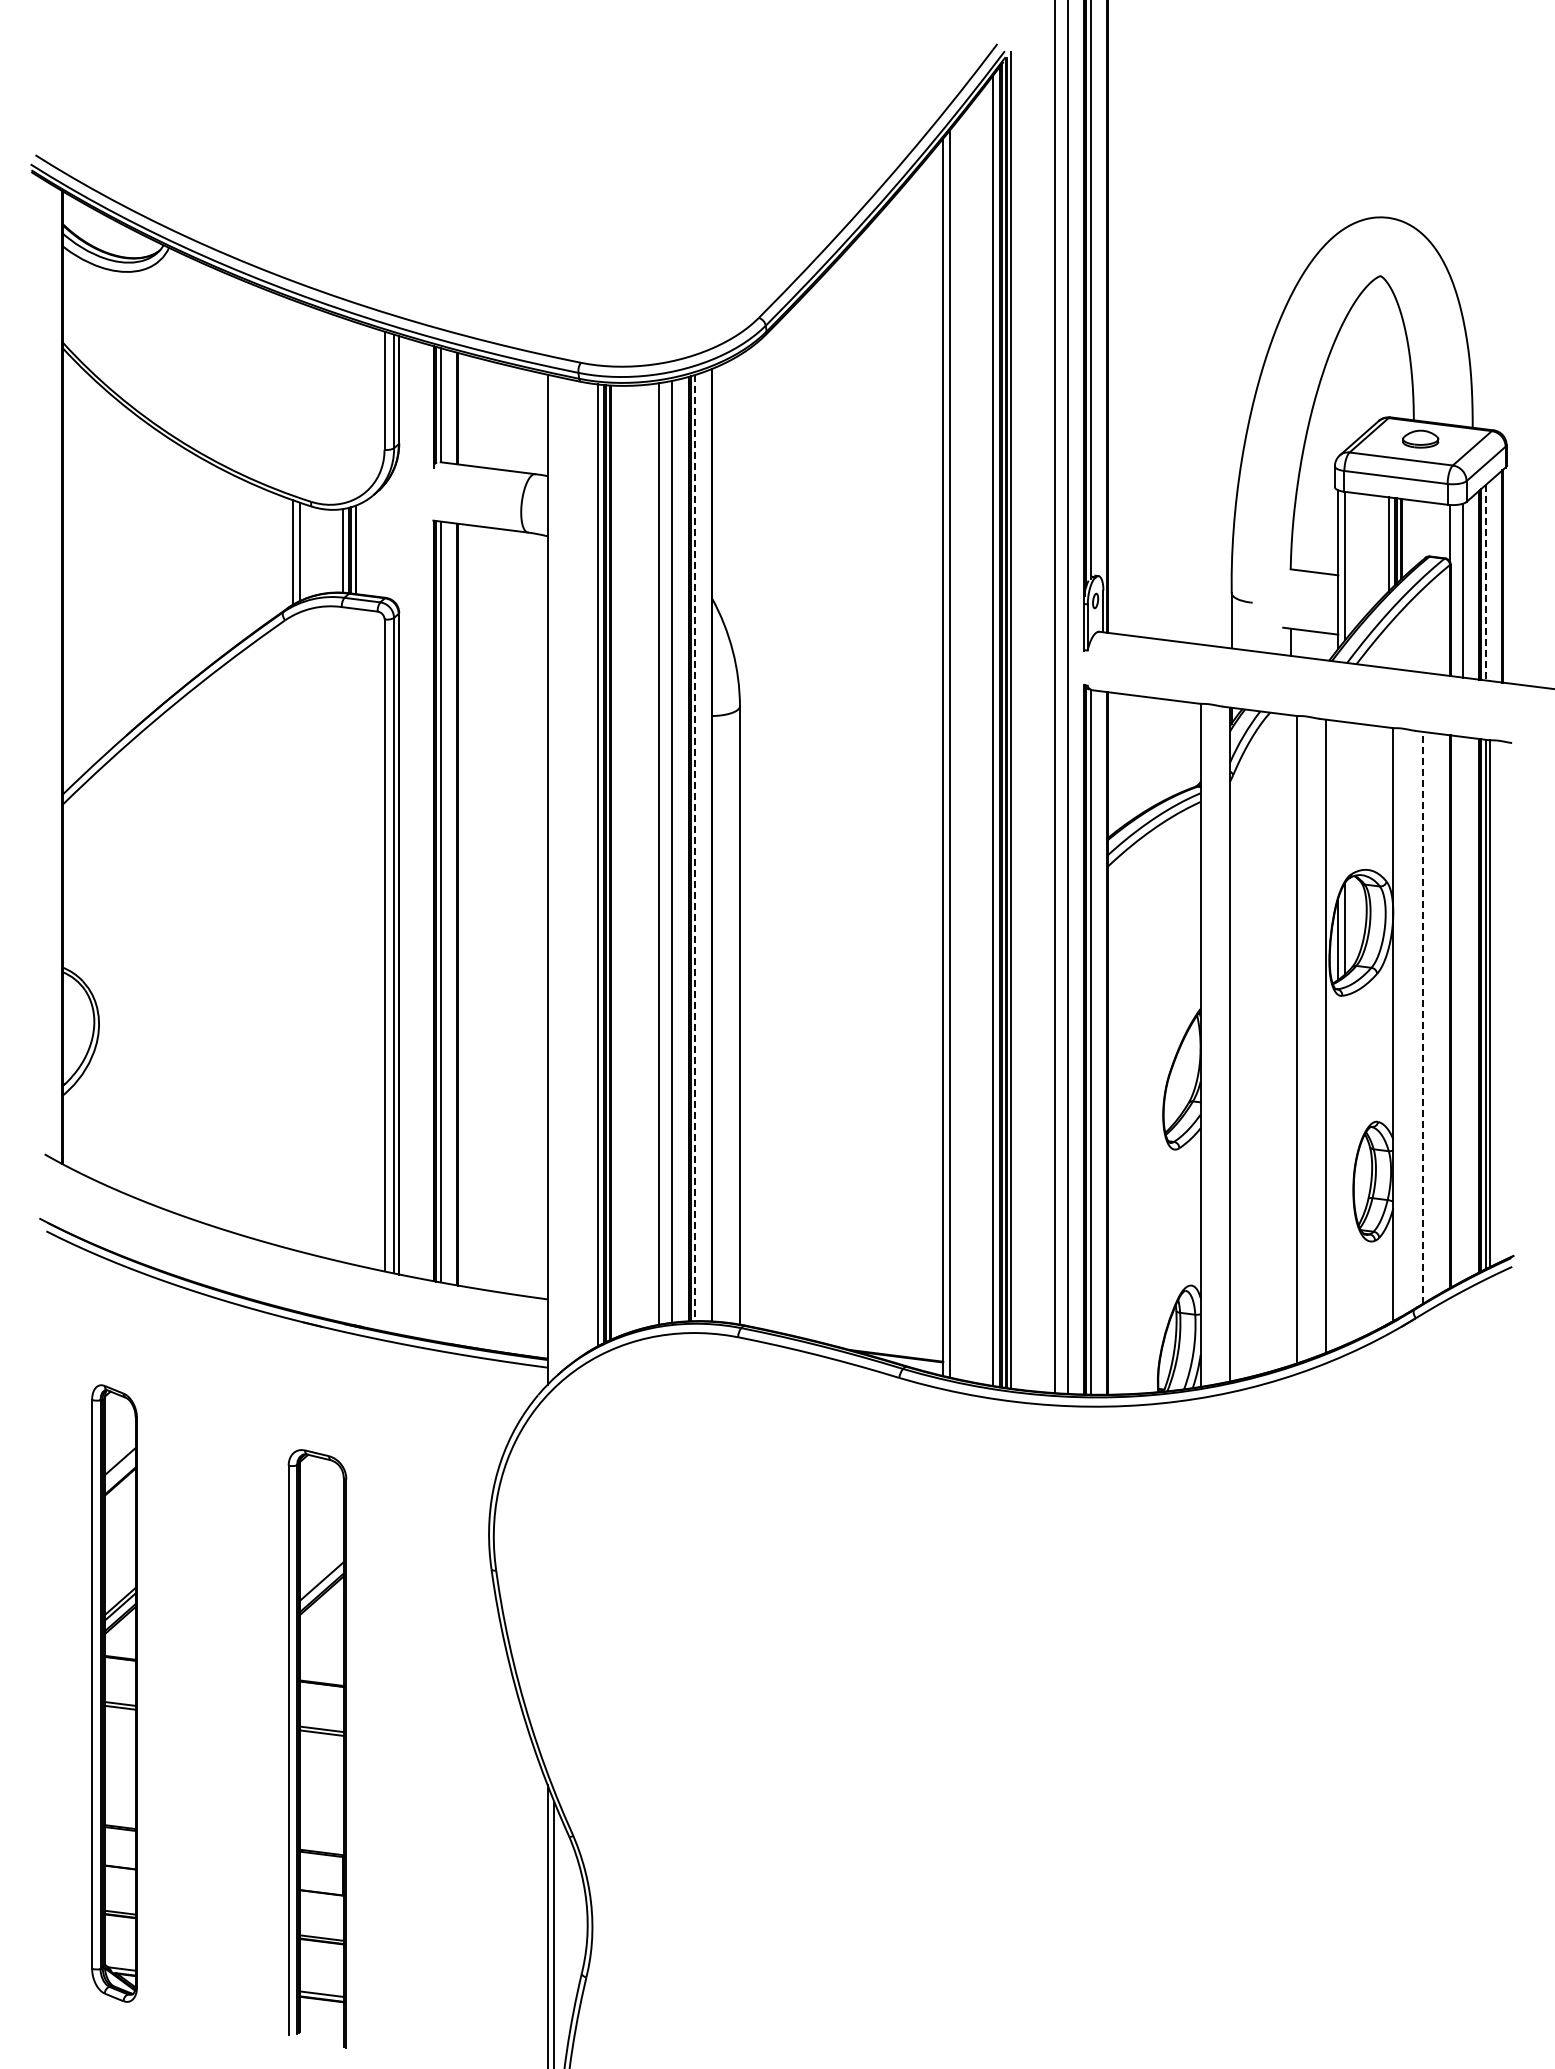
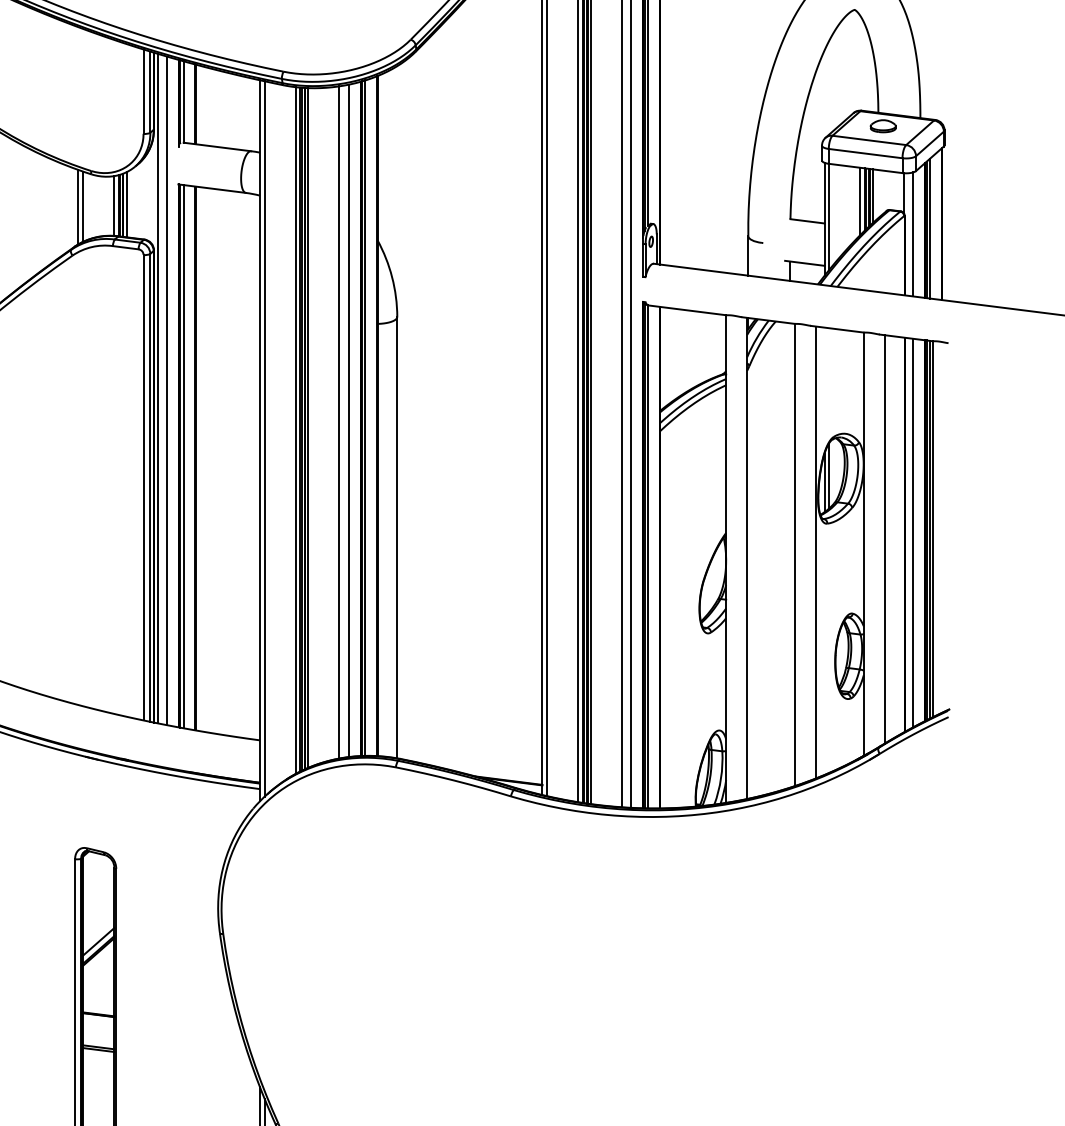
line: (1406, 536) -> (873, 195), added
line: (360, 548) -> (126, 204), added
line: (1486, 582) -> (930, 228), dashed -> solid
line: (404, 806) -> (157, 388), added
line: (417, 809) -> (167, 390), added
line: (695, 848) -> (365, 418), dashed -> solid
line: (615, 861) -> (308, 427), added
line: (554, 877) -> (264, 439), added
line: (1462, 1008) -> (913, 532), added
line: (1422, 1017) -> (884, 539), dashed -> solid

